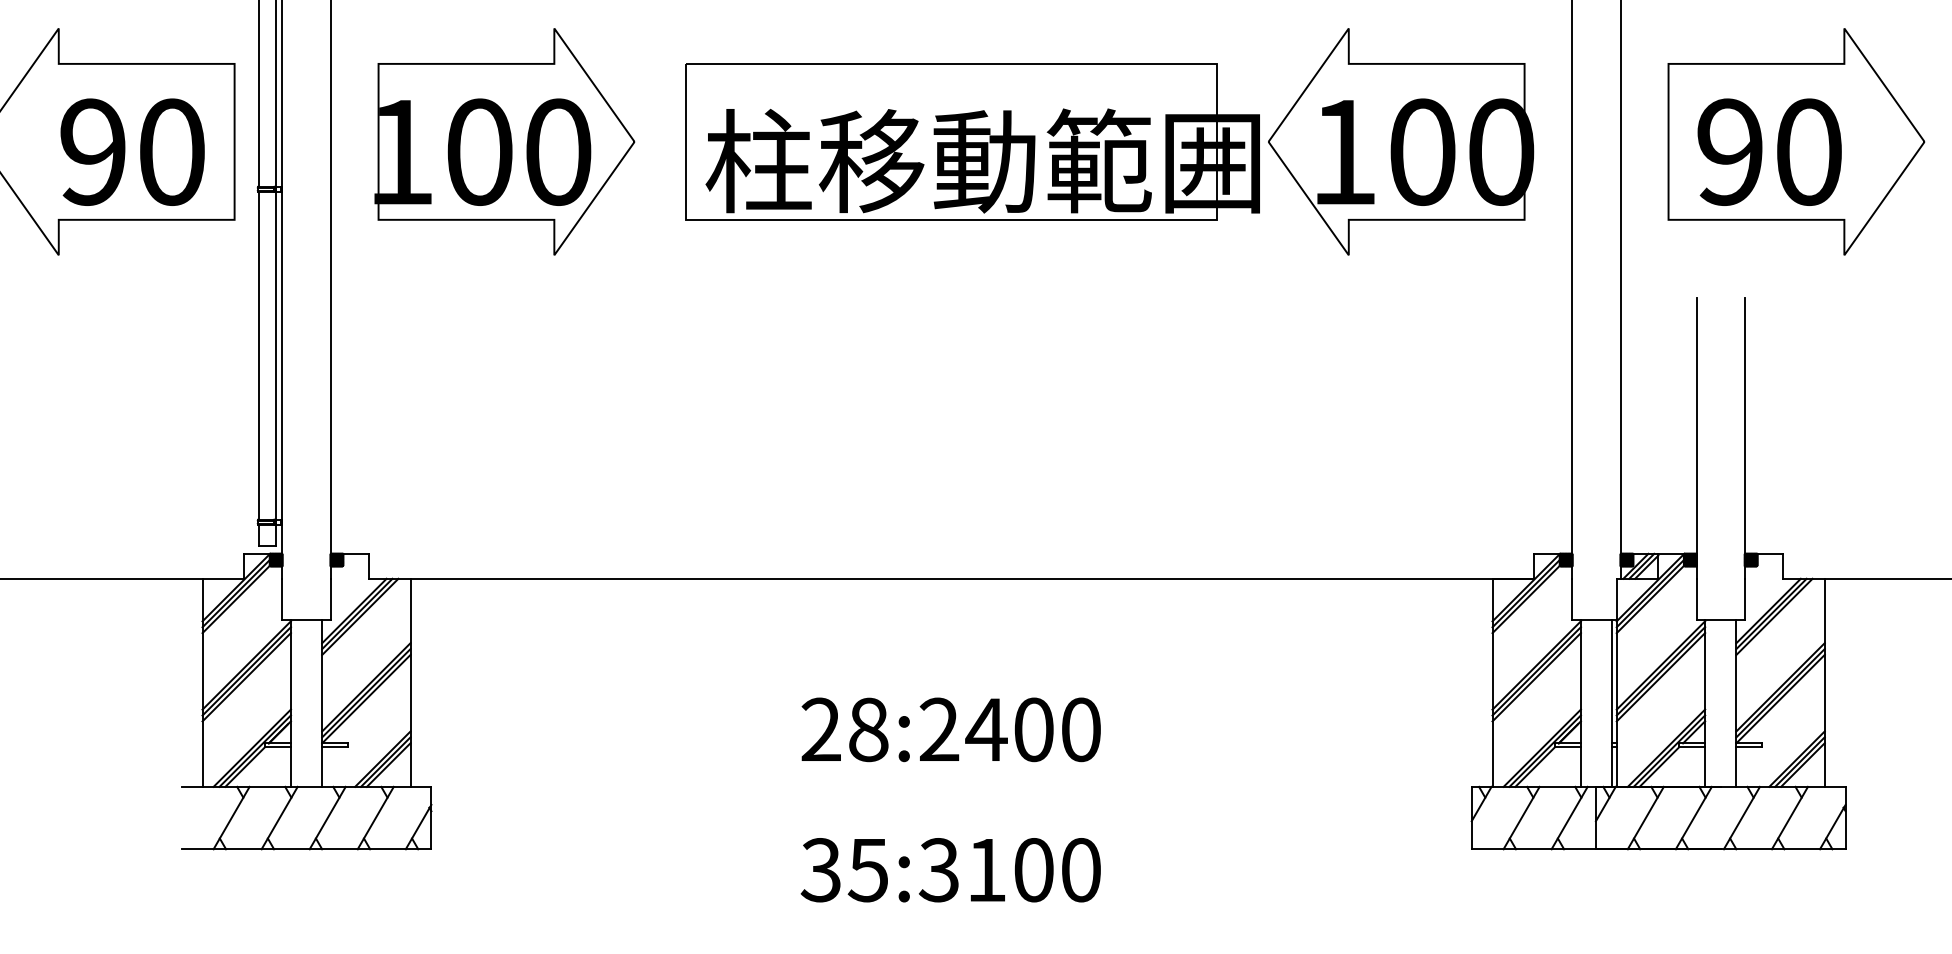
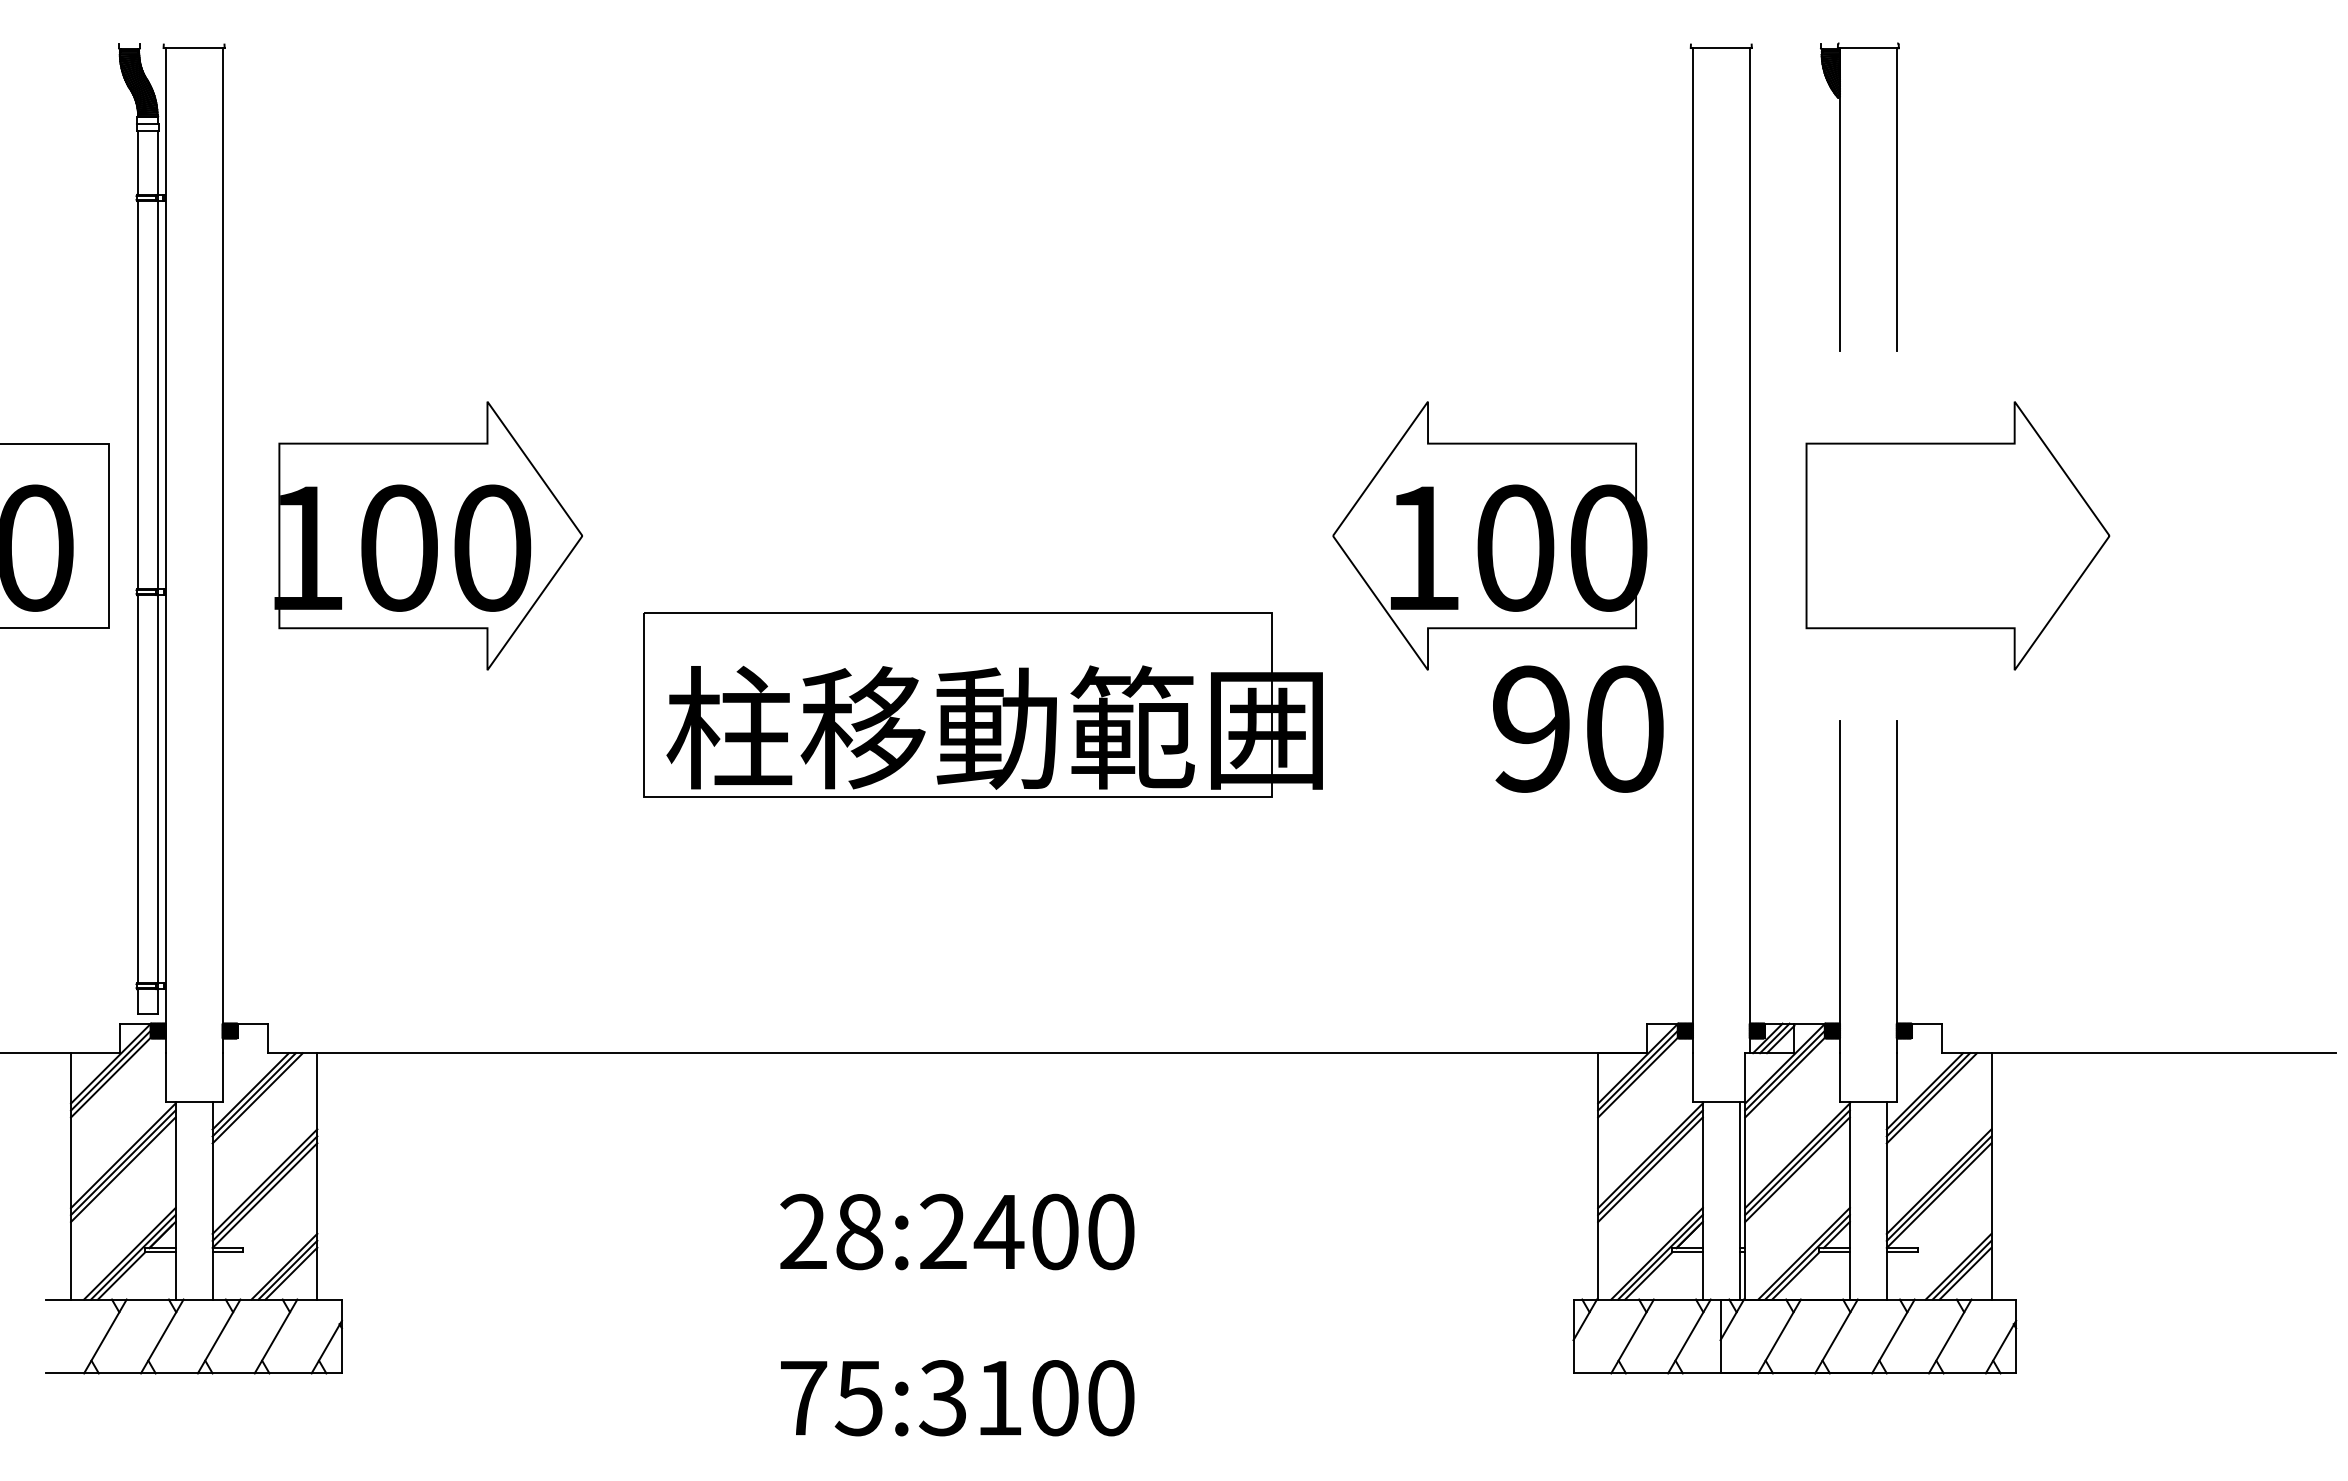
part: (972, 141) -> (982, 704), moved
text: (1769, 151) -> (1578, 728), moved
text: (821, 870) -> (803, 1398), 35:3100 -> 75:3100

